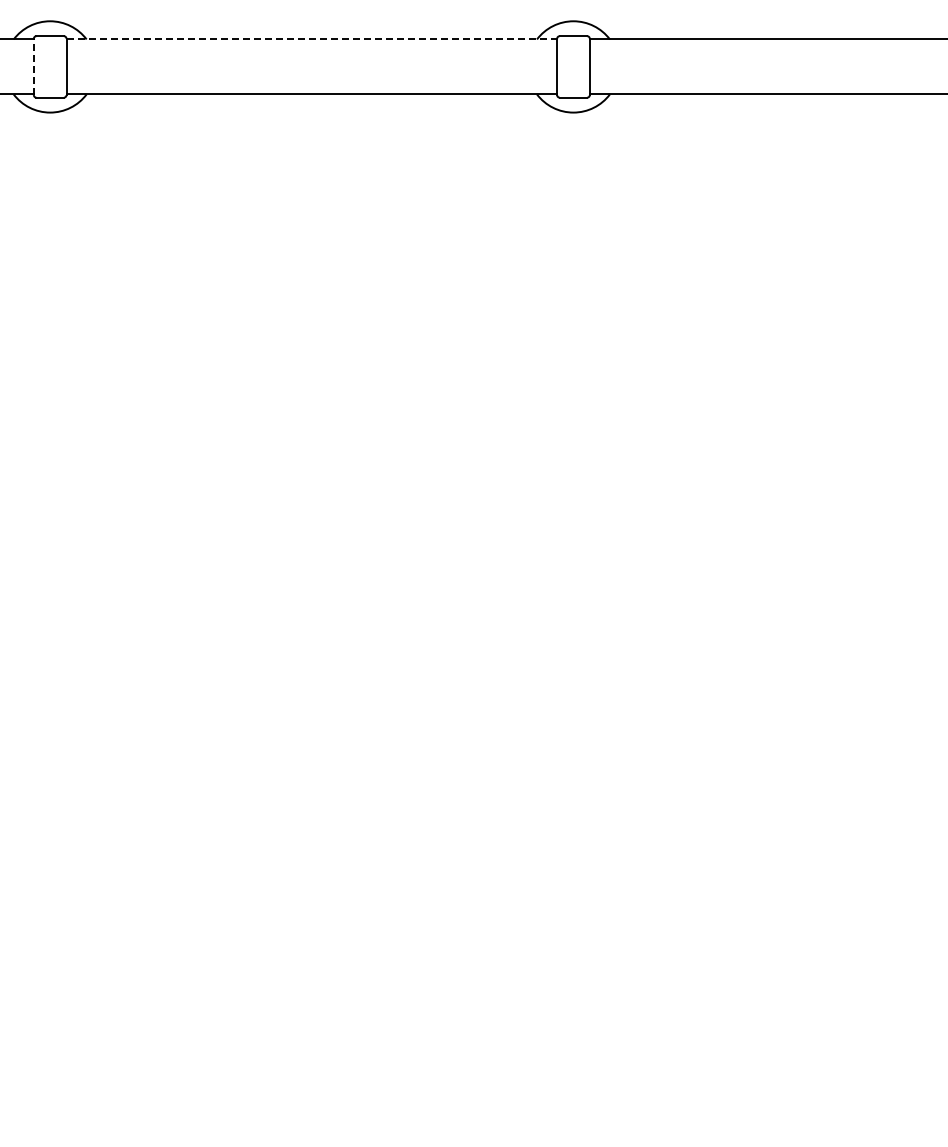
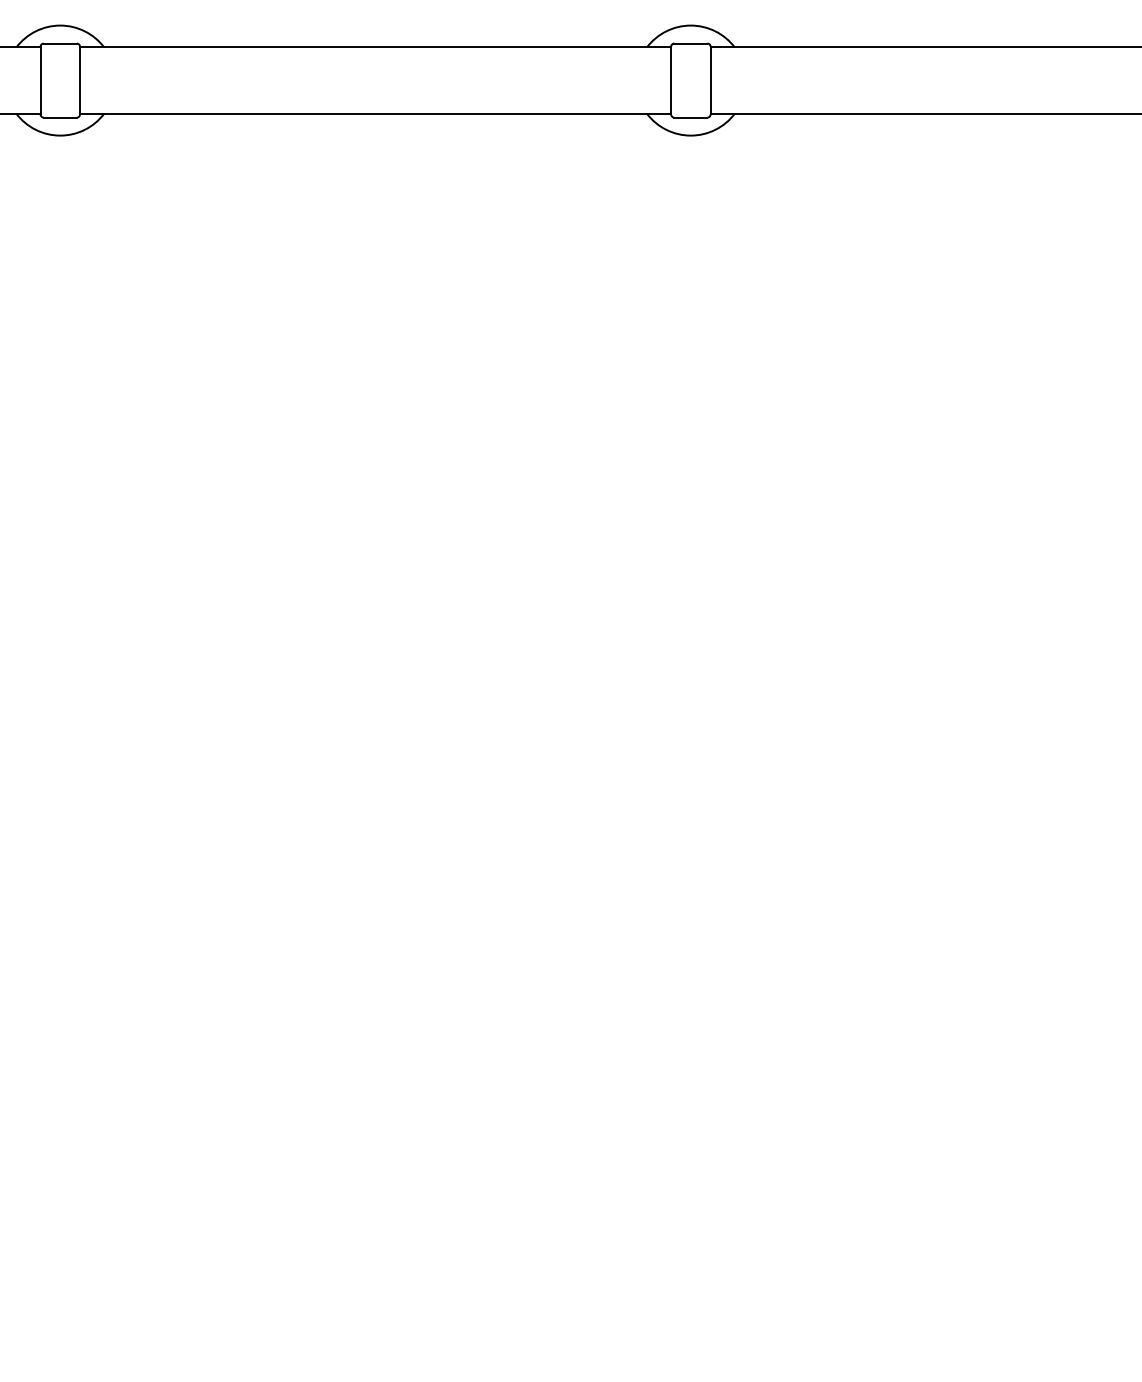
line: (312, 39) -> (376, 47), dashed -> solid
line: (33, 66) -> (40, 80), dashed -> solid

